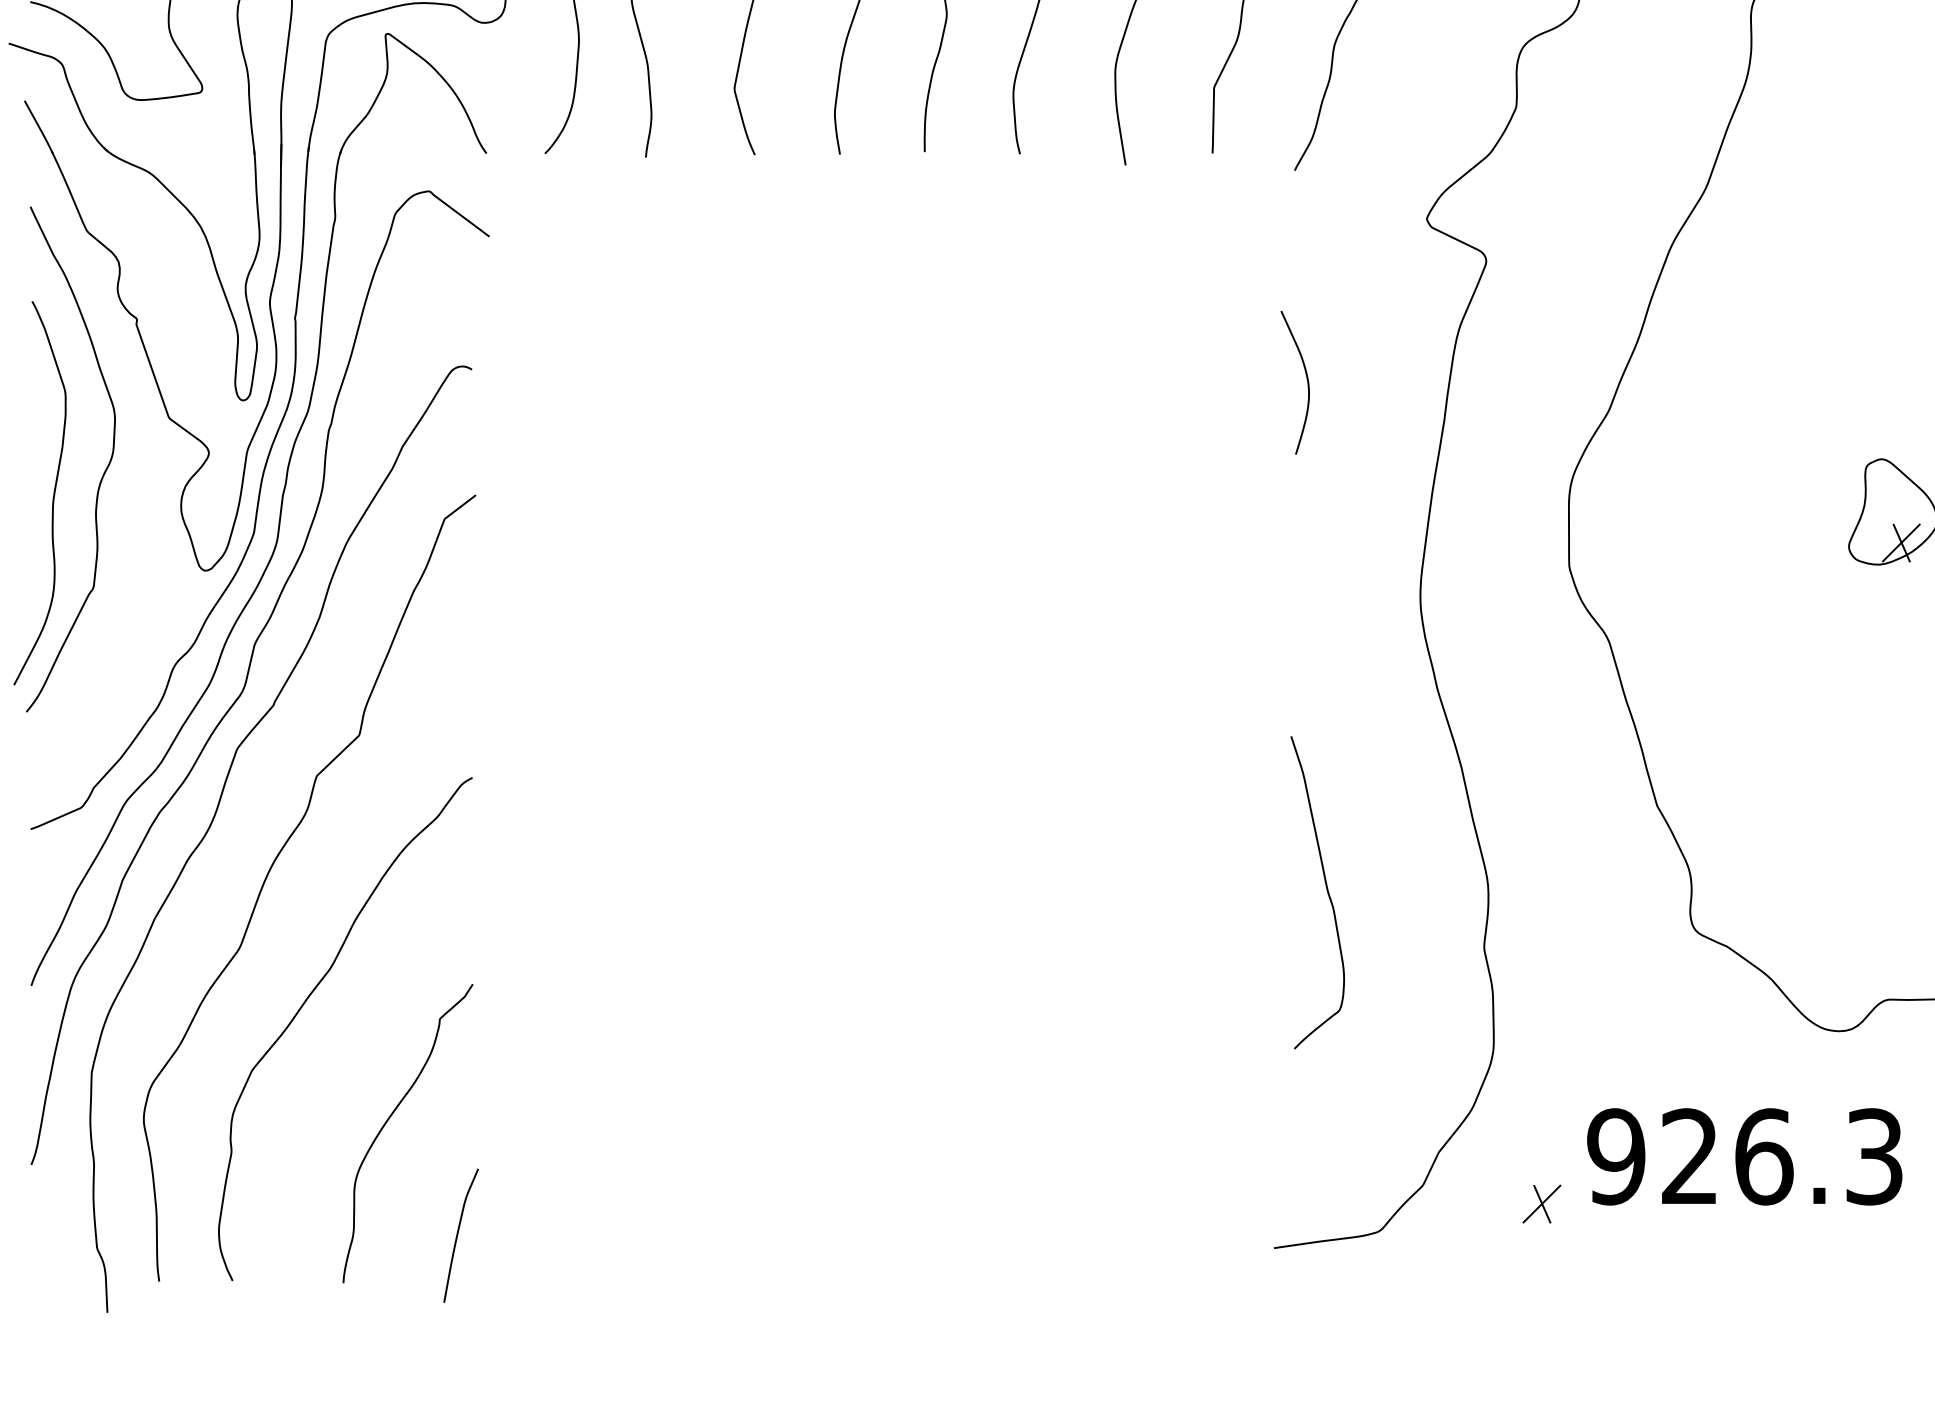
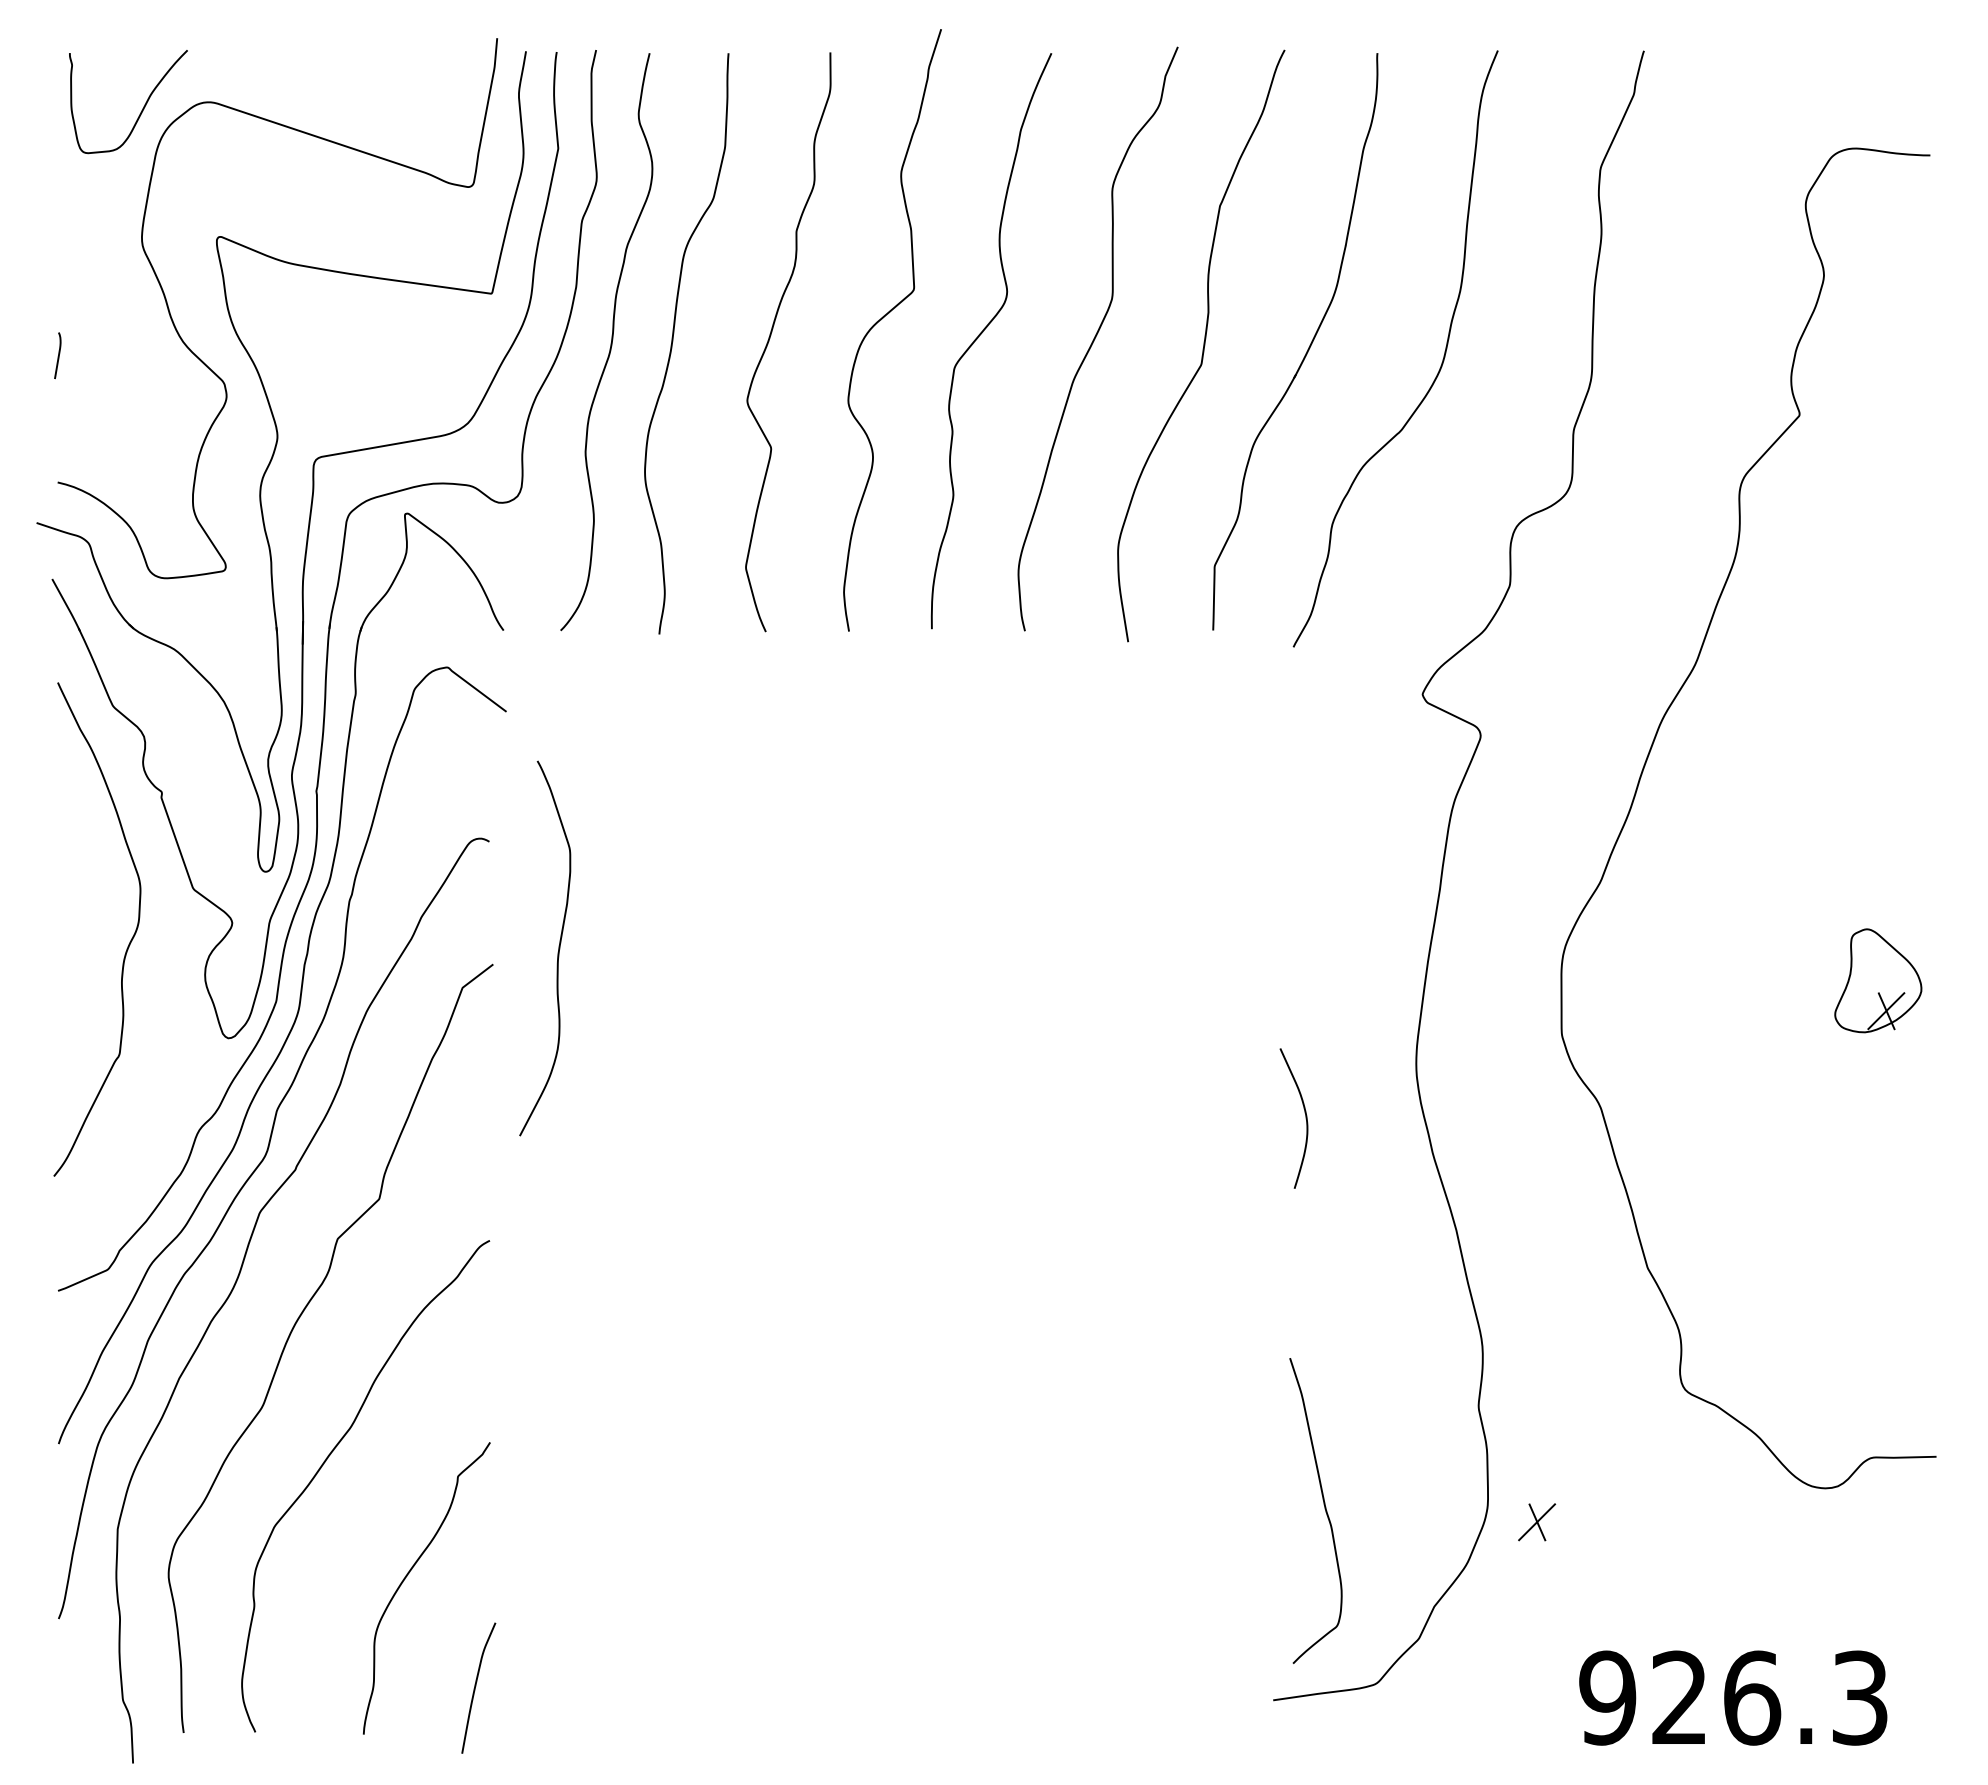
curve: (1307, 382) -> (1305, 1118), moved
curve: (52, 497) -> (557, 952), moved
curve: (1326, 891) -> (1324, 1509), moved
text: (1744, 1156) -> (1733, 1697), moved
part: (1542, 1204) -> (1537, 1522), moved

